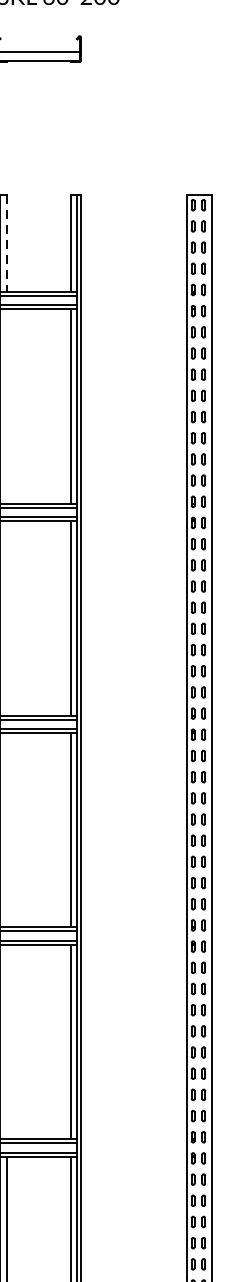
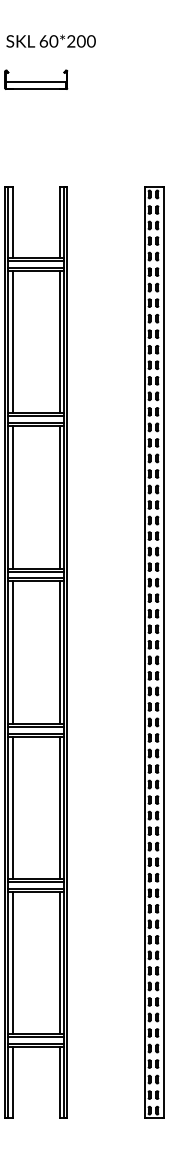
line: (6, 243) -> (12, 222), dashed -> solid
line: (6, 405) -> (12, 341), added
line: (6, 618) -> (12, 497), added
line: (6, 830) -> (12, 652), added
line: (6, 1041) -> (12, 807), added

